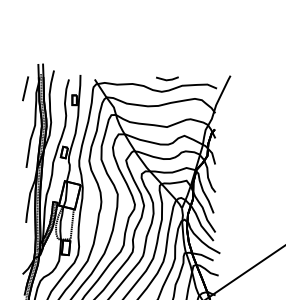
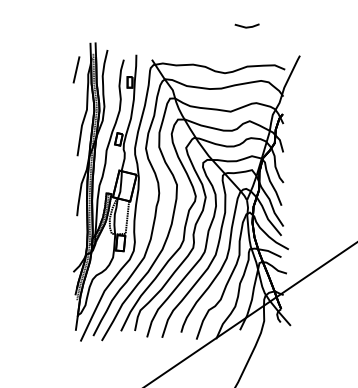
line: (166, 79) -> (246, 26), moved

